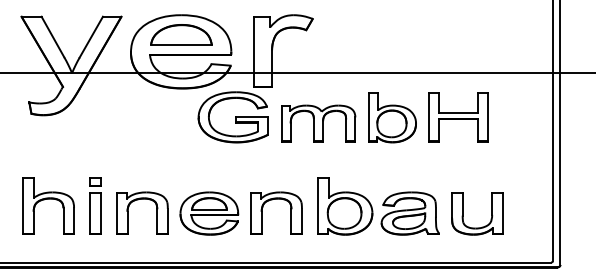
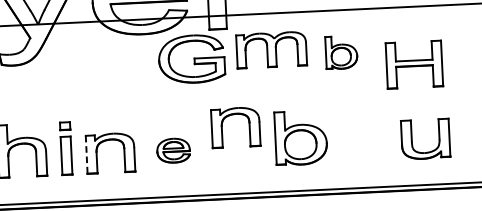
part: (392, 117) -> (341, 52), size x0.7
part: (458, 117) -> (414, 64), moved
part: (318, 123) -> (271, 49), moved
part: (272, 200) -> (231, 115), moved
line: (117, 213) -> (87, 154), solid -> dashed
part: (209, 213) -> (173, 150), size x0.6
part: (409, 213) -> (361, 141), removed

